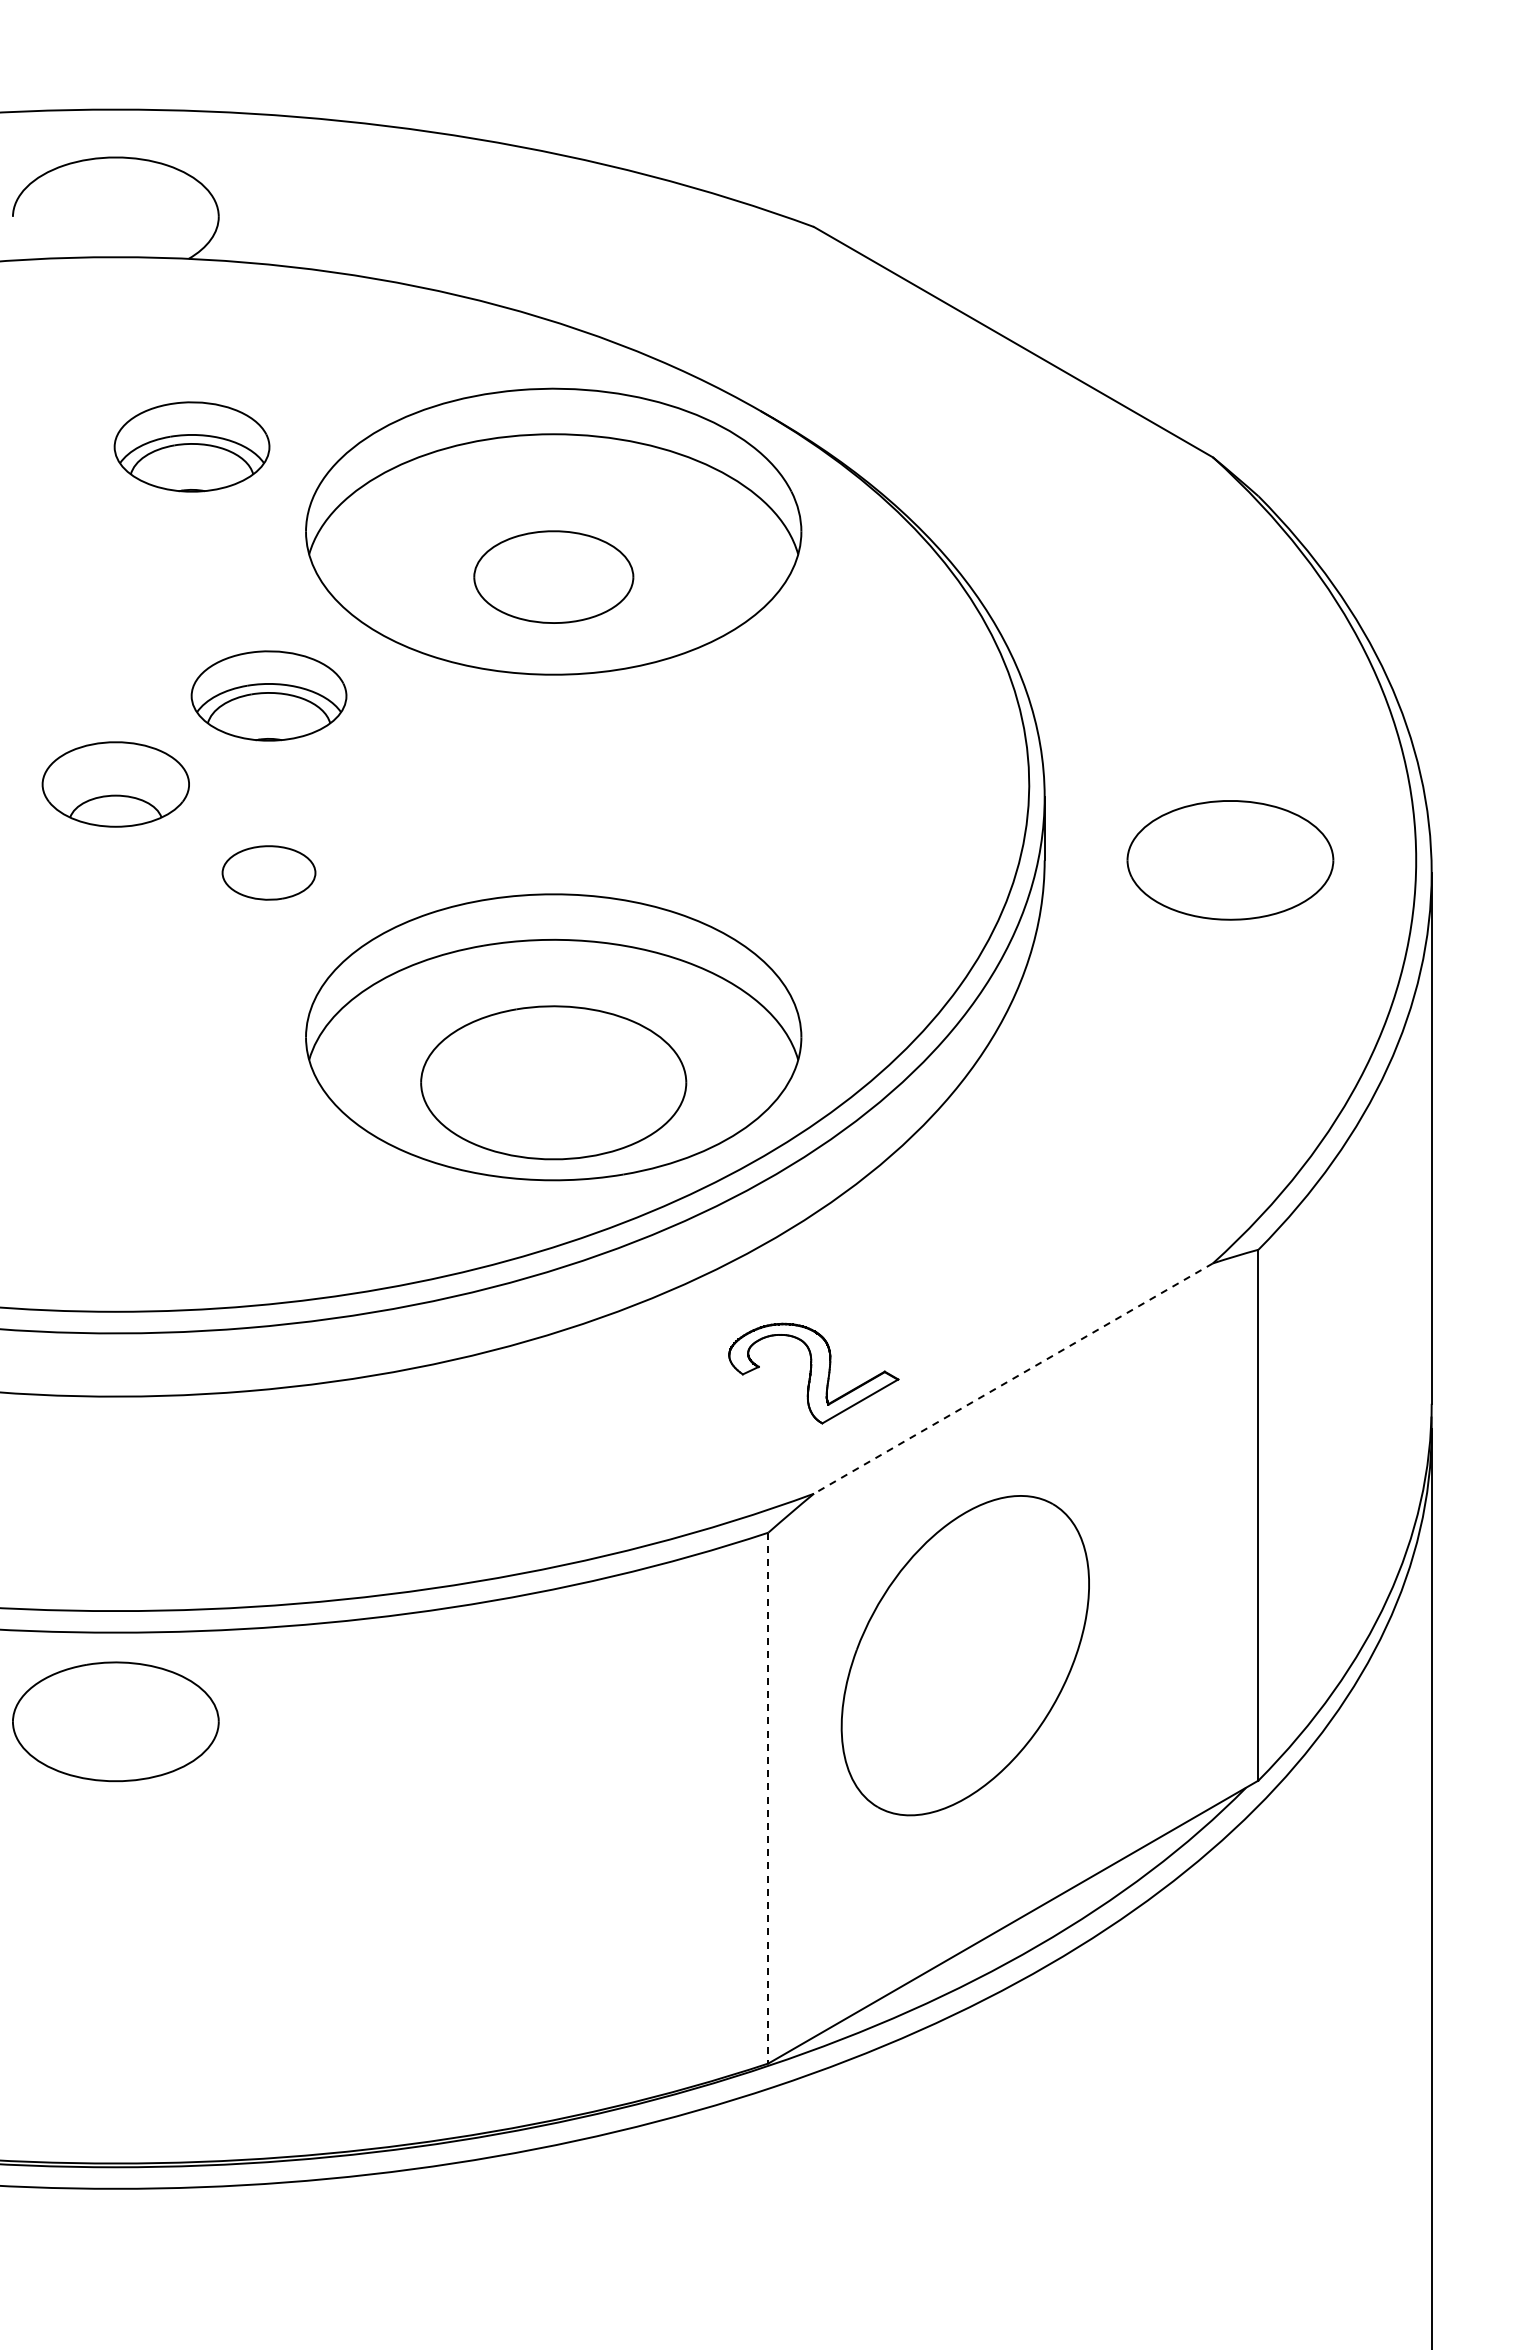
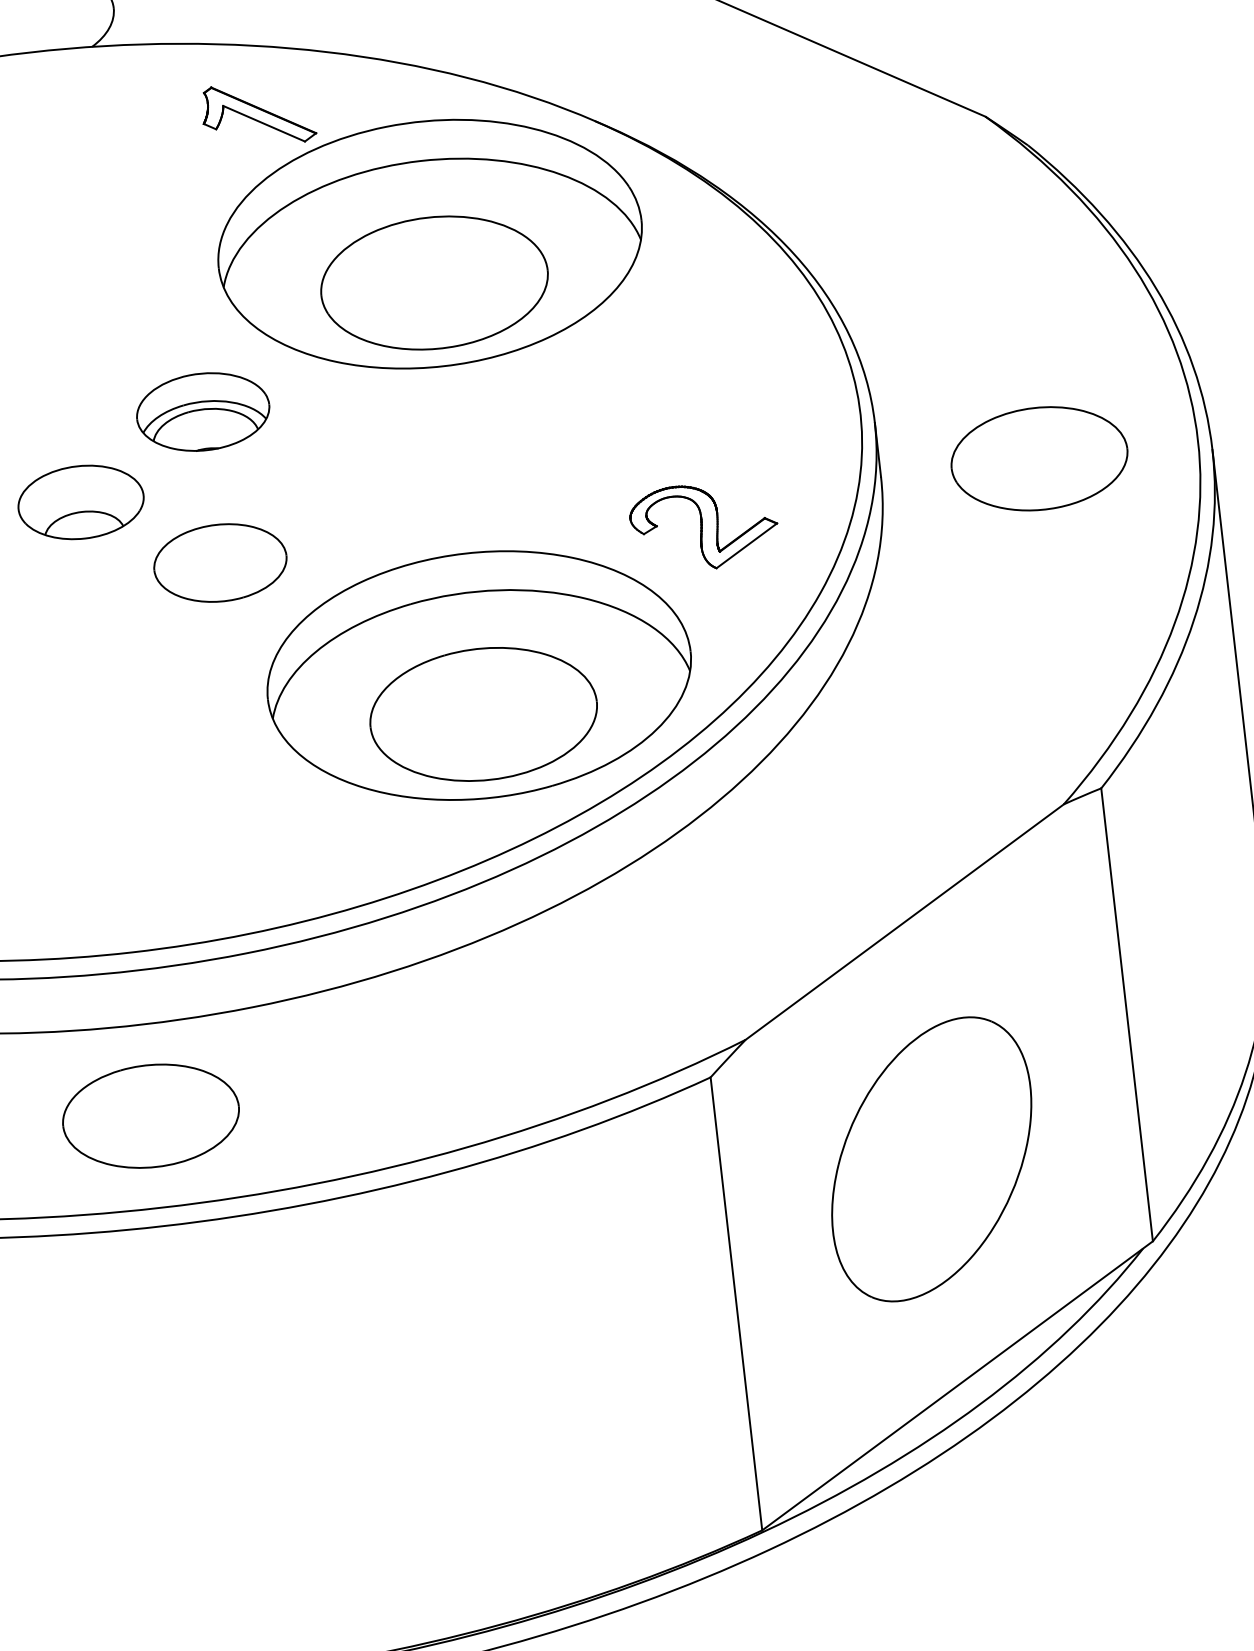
part: (371, 358) -> (257, 114), added
part: (191, 446) -> (112, 206), removed
part: (553, 576) -> (434, 282), size x1.67
part: (268, 872) -> (219, 562), size x1.67
part: (813, 1373) -> (704, 526), moved
line: (1012, 1378) -> (903, 922), dashed -> solid
part: (964, 1655) -> (930, 1159), moved
part: (115, 1721) -> (150, 1115), moved
line: (768, 1798) -> (736, 1304), dashed -> solid

